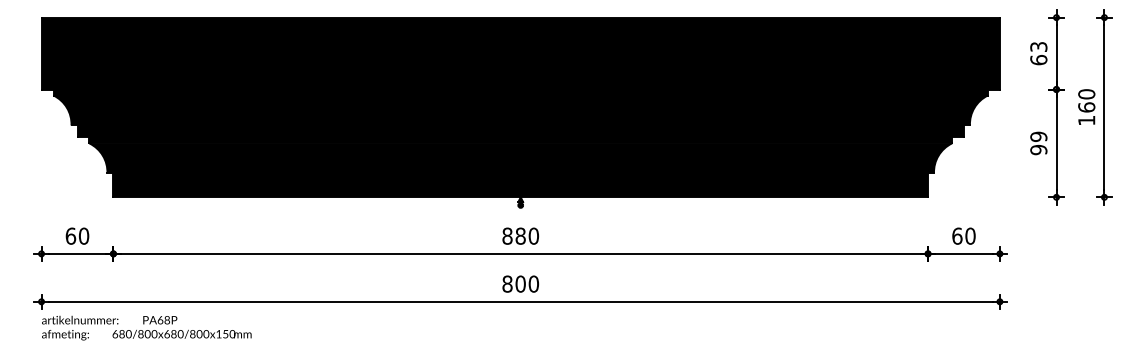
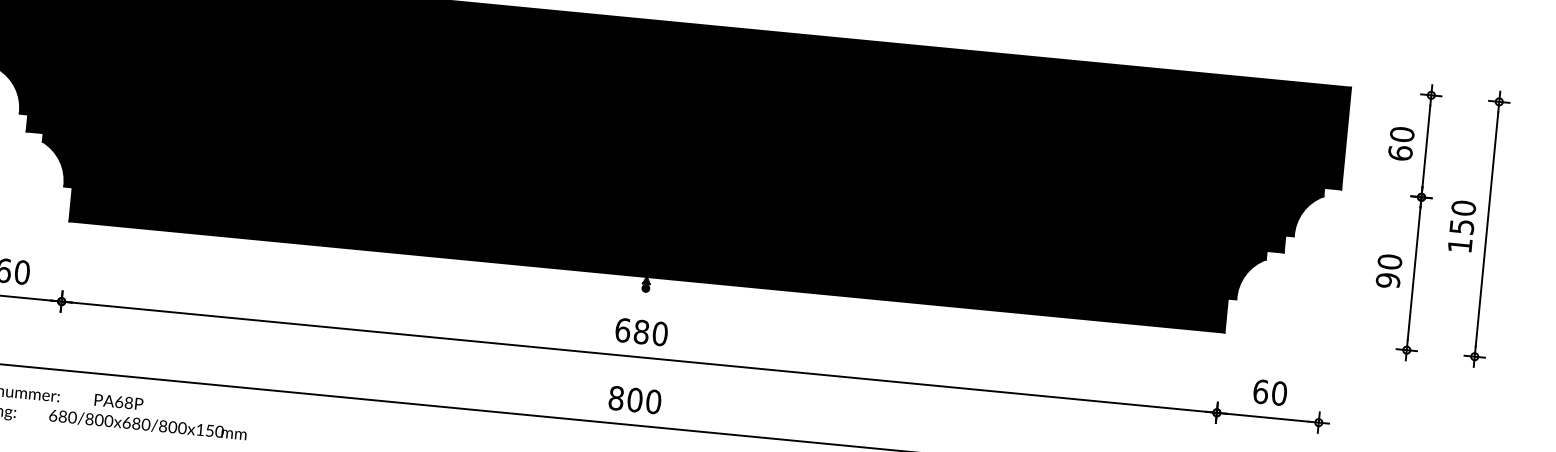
text: (1038, 46) -> (1401, 133), 63 -> 60
text: (1086, 107) -> (1461, 226), 160 -> 150
text: (1038, 136) -> (1389, 261), 99 -> 90
text: (507, 235) -> (622, 329), 880 -> 680

